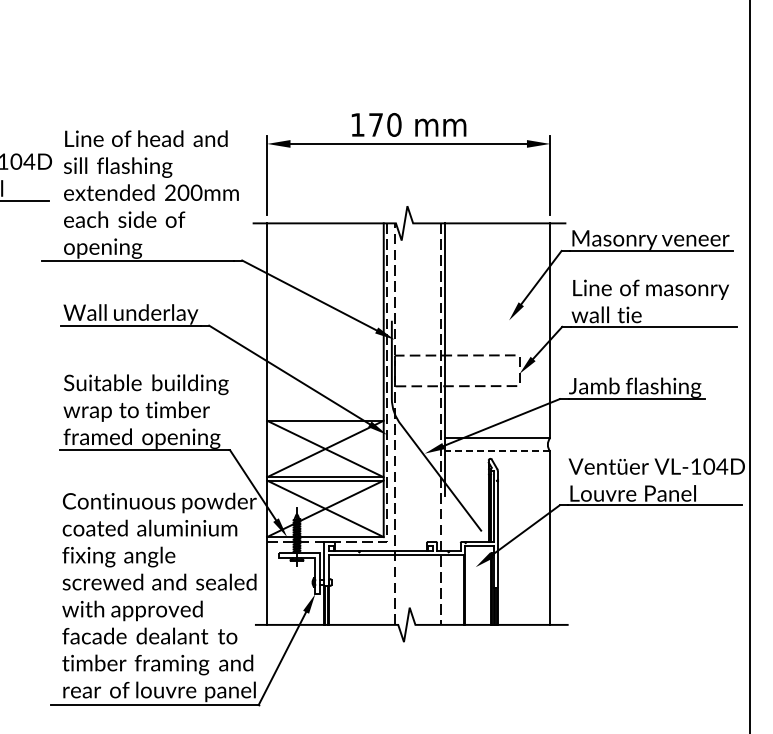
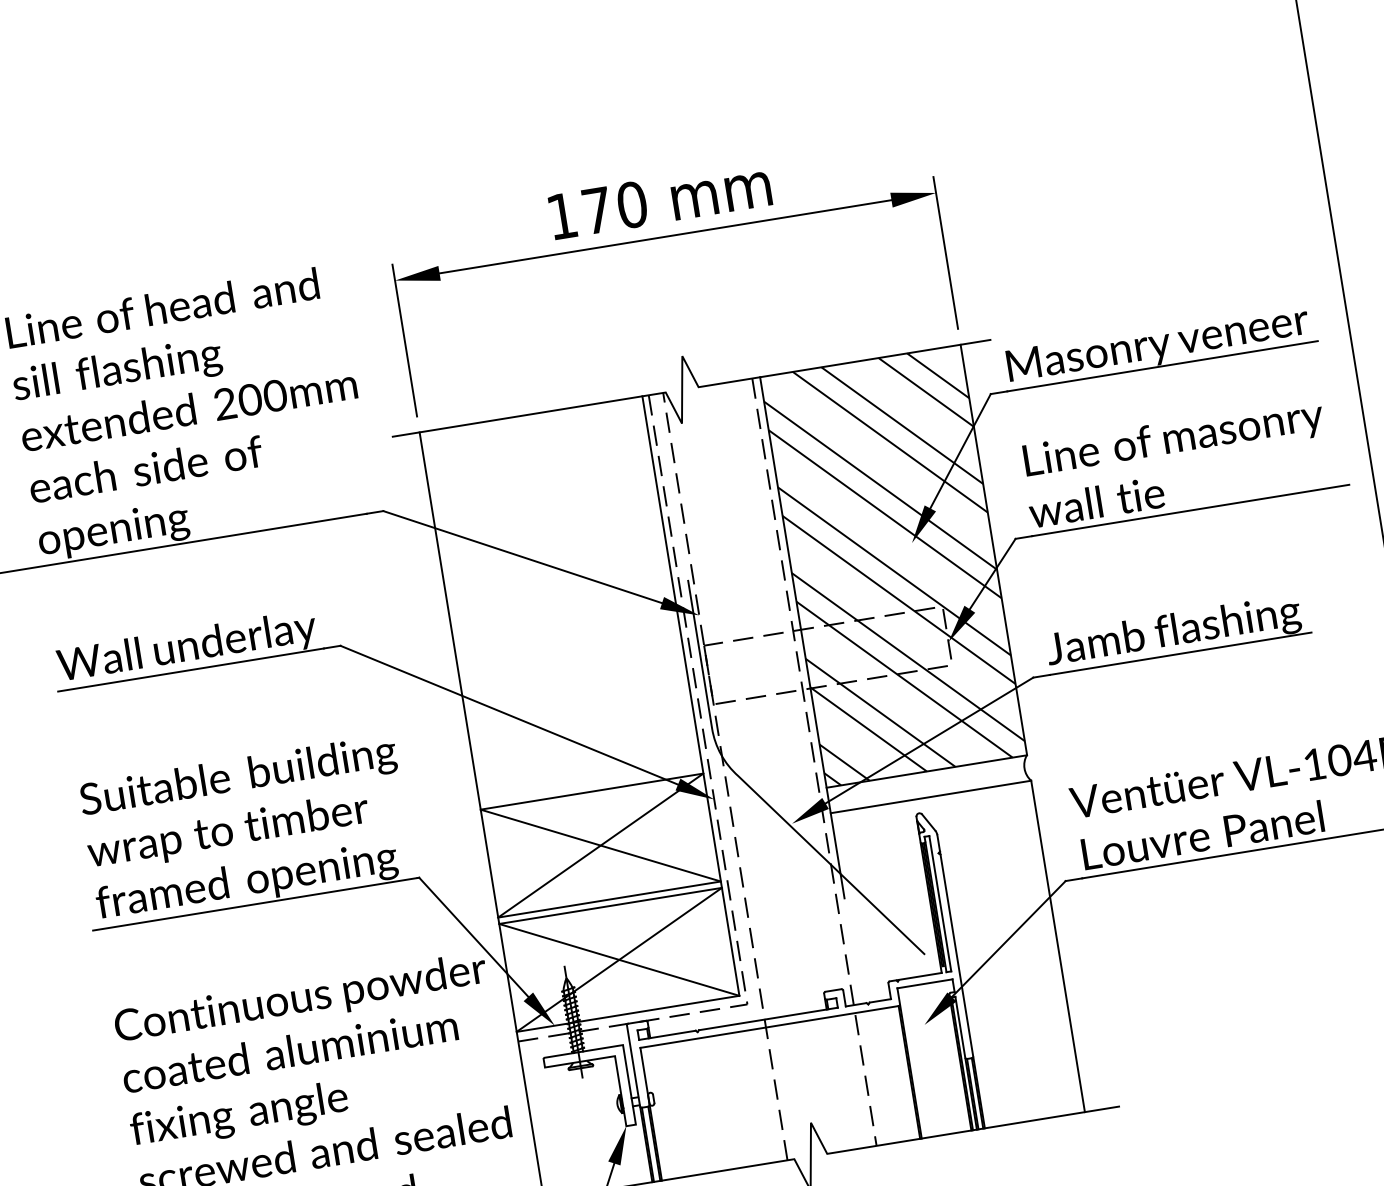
hatch: (497, 330) -> (892, 565), added
line: (497, 451) -> (930, 797), dashed -> solid

